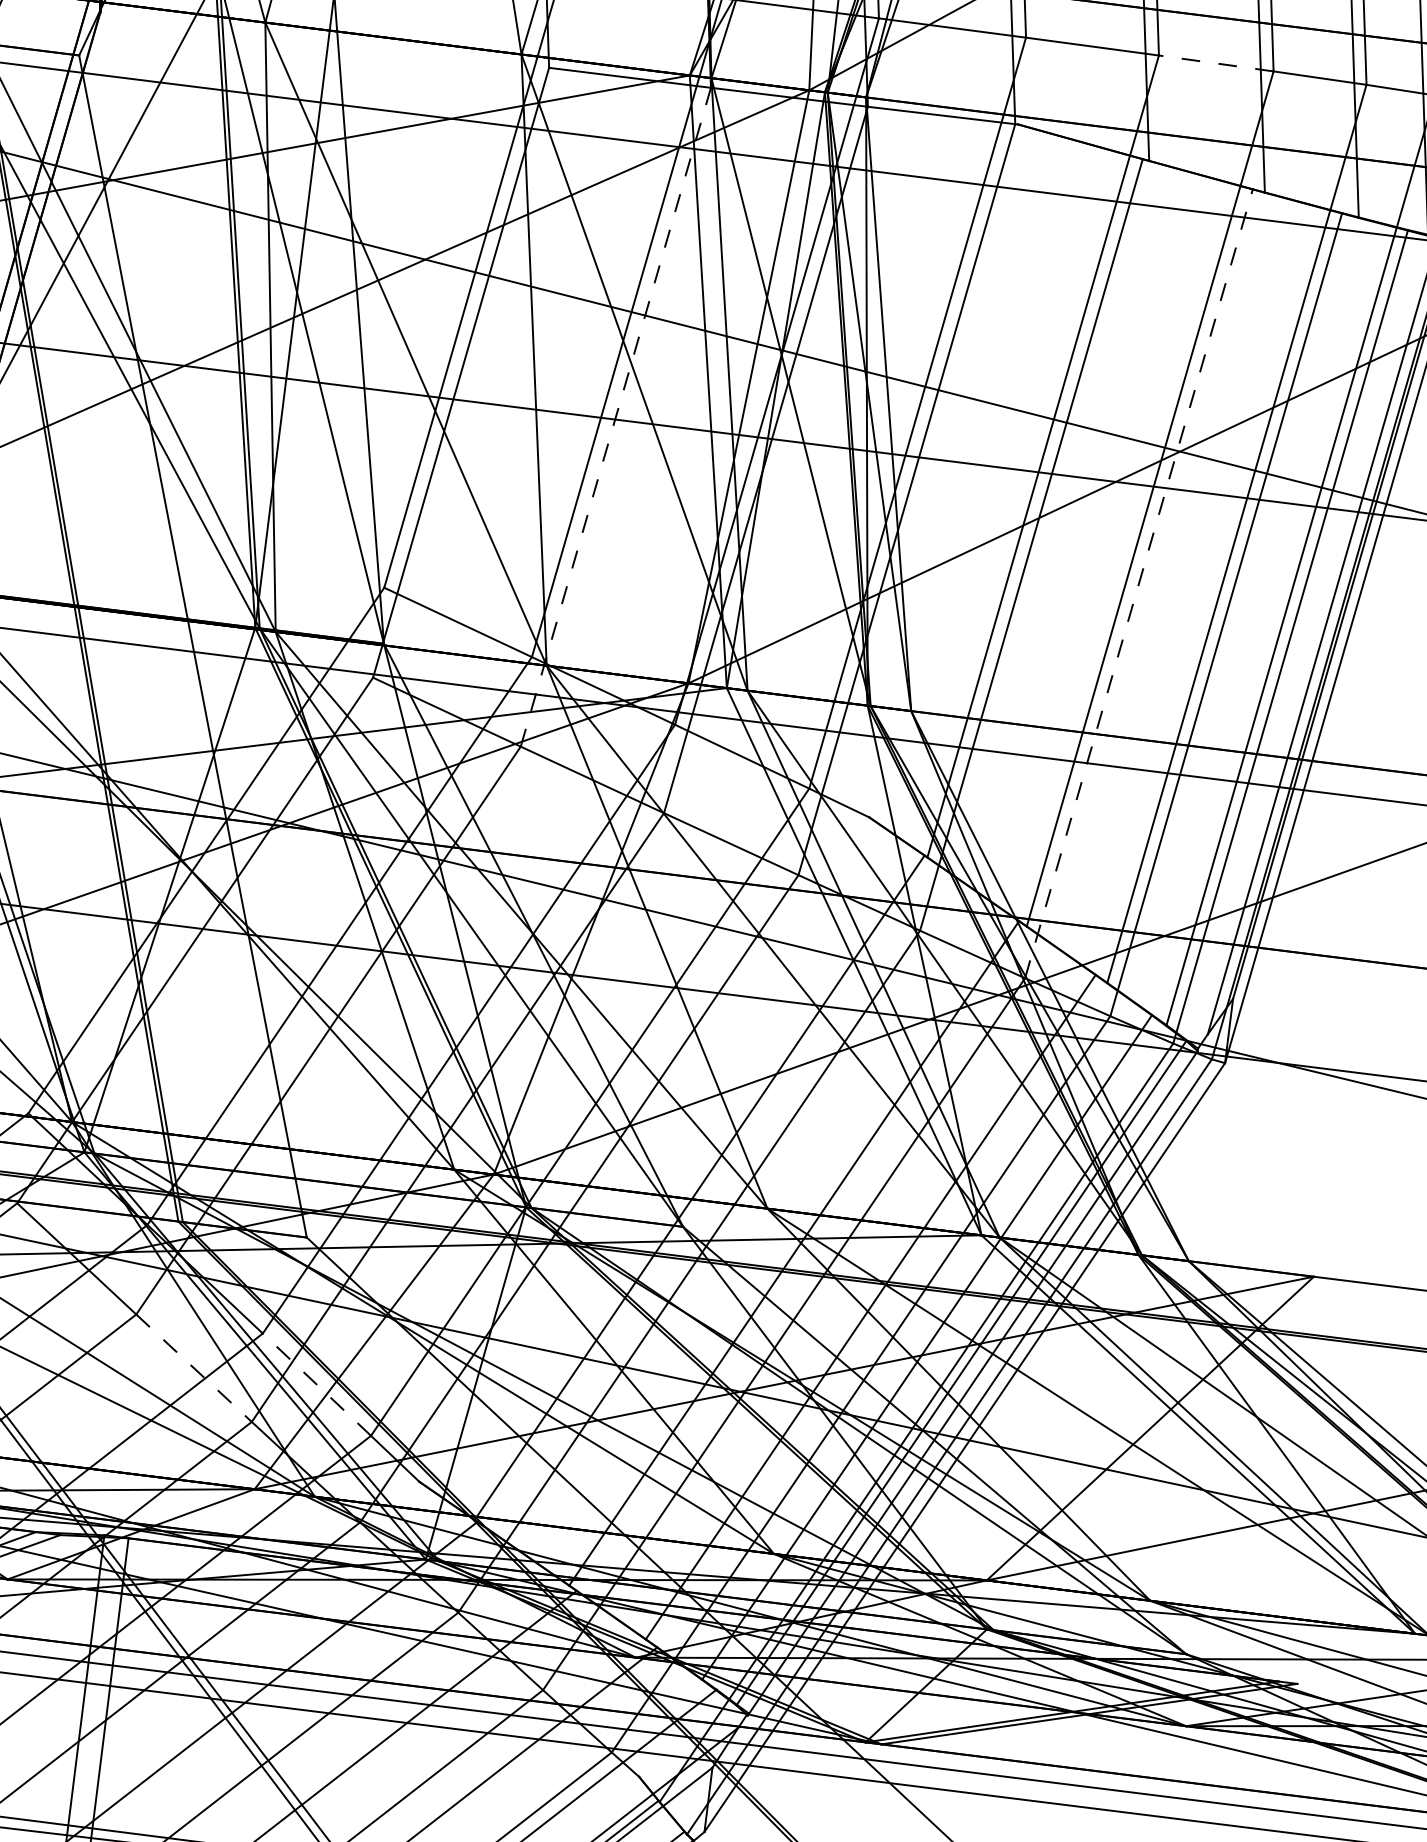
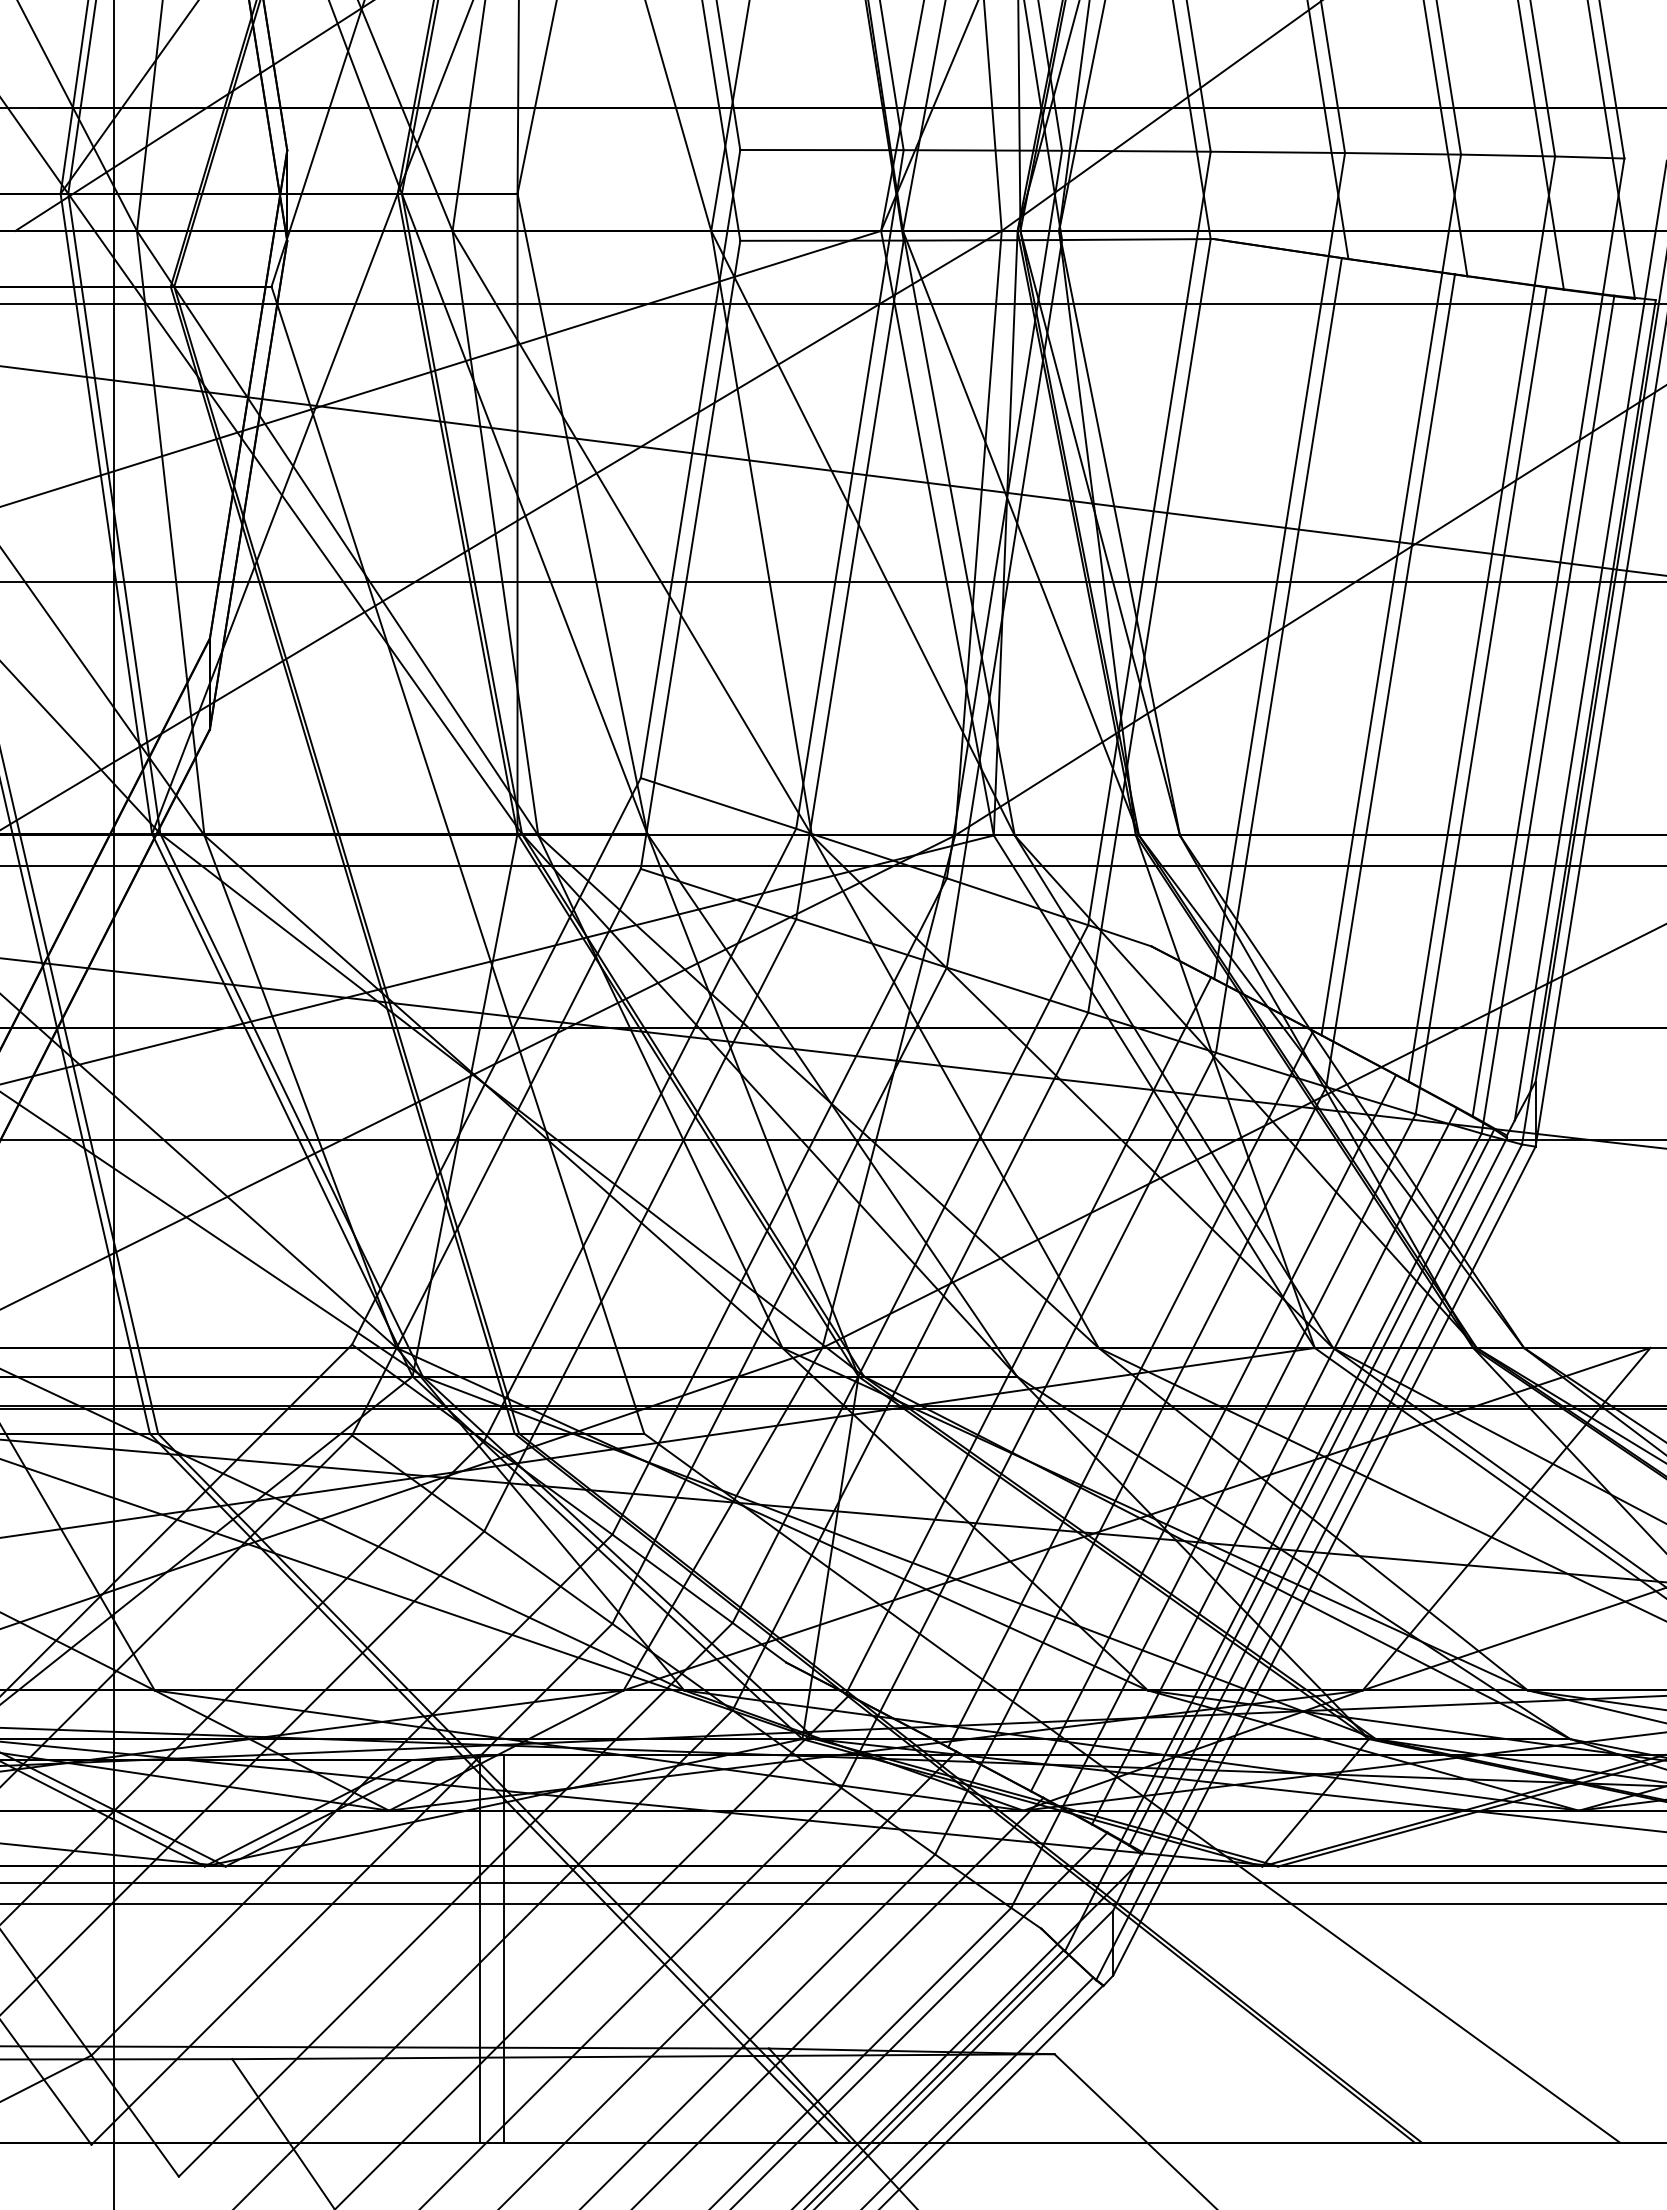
line: (1216, 63) -> (1403, 153), dashed -> solid
line: (615, 416) -> (849, 579), dashed -> solid
line: (1138, 583) -> (1390, 680), dashed -> solid
line: (194, 1368) -> (548, 1577), dashed -> solid
line: (316, 1384) -> (672, 1578), dashed -> solid

